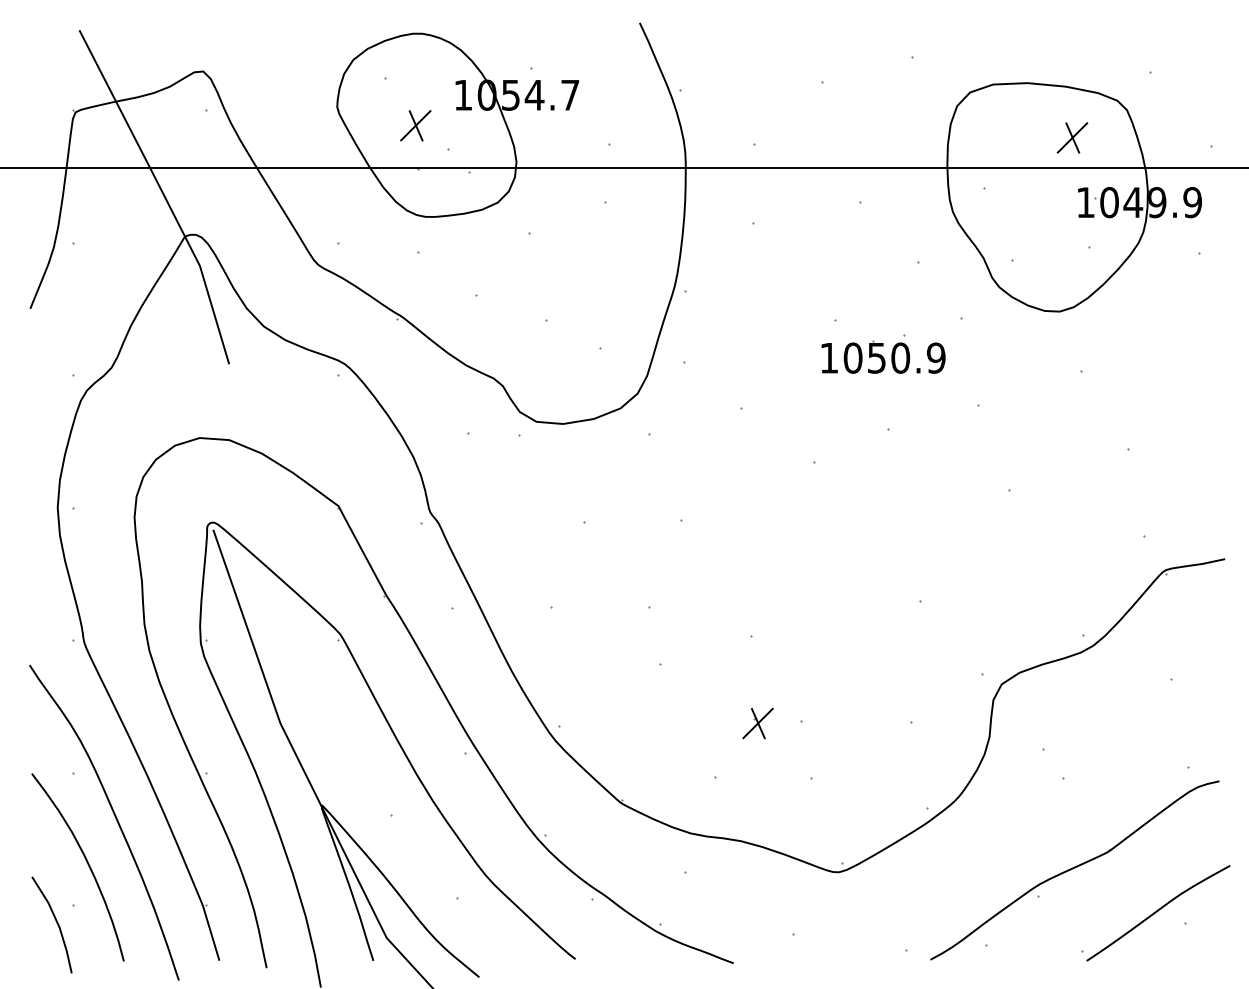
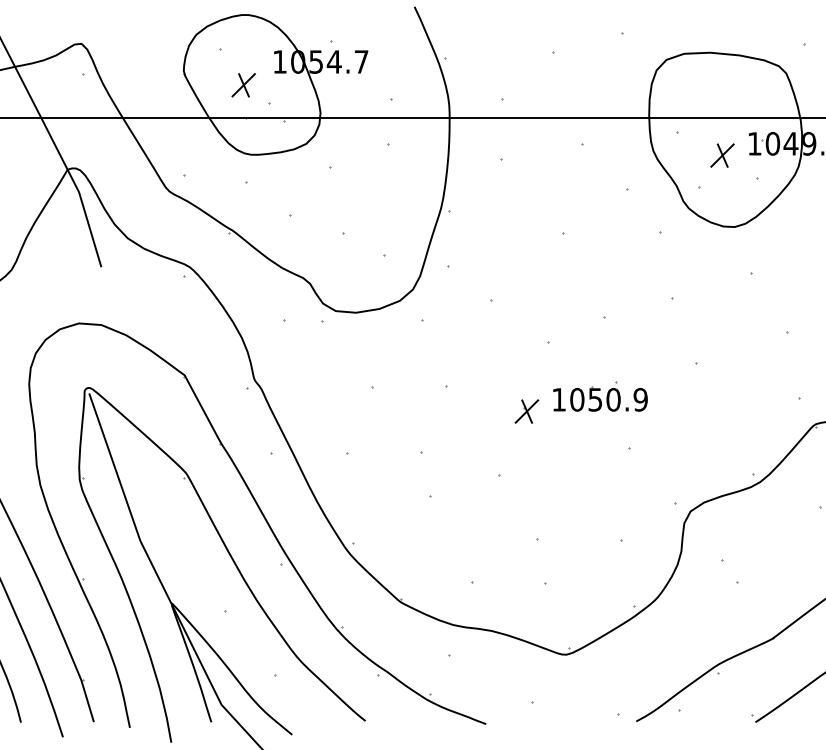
part: (1072, 137) -> (722, 155), moved
part: (883, 353) -> (600, 396), moved
part: (757, 723) -> (526, 411), moved

